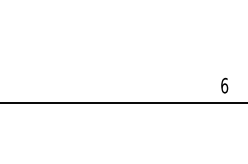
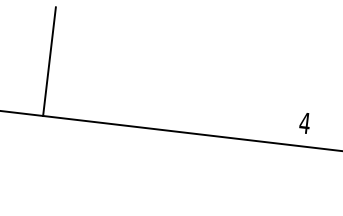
line: (36, 62) -> (50, 60), added
text: (224, 85) -> (304, 122), 6 -> 4

